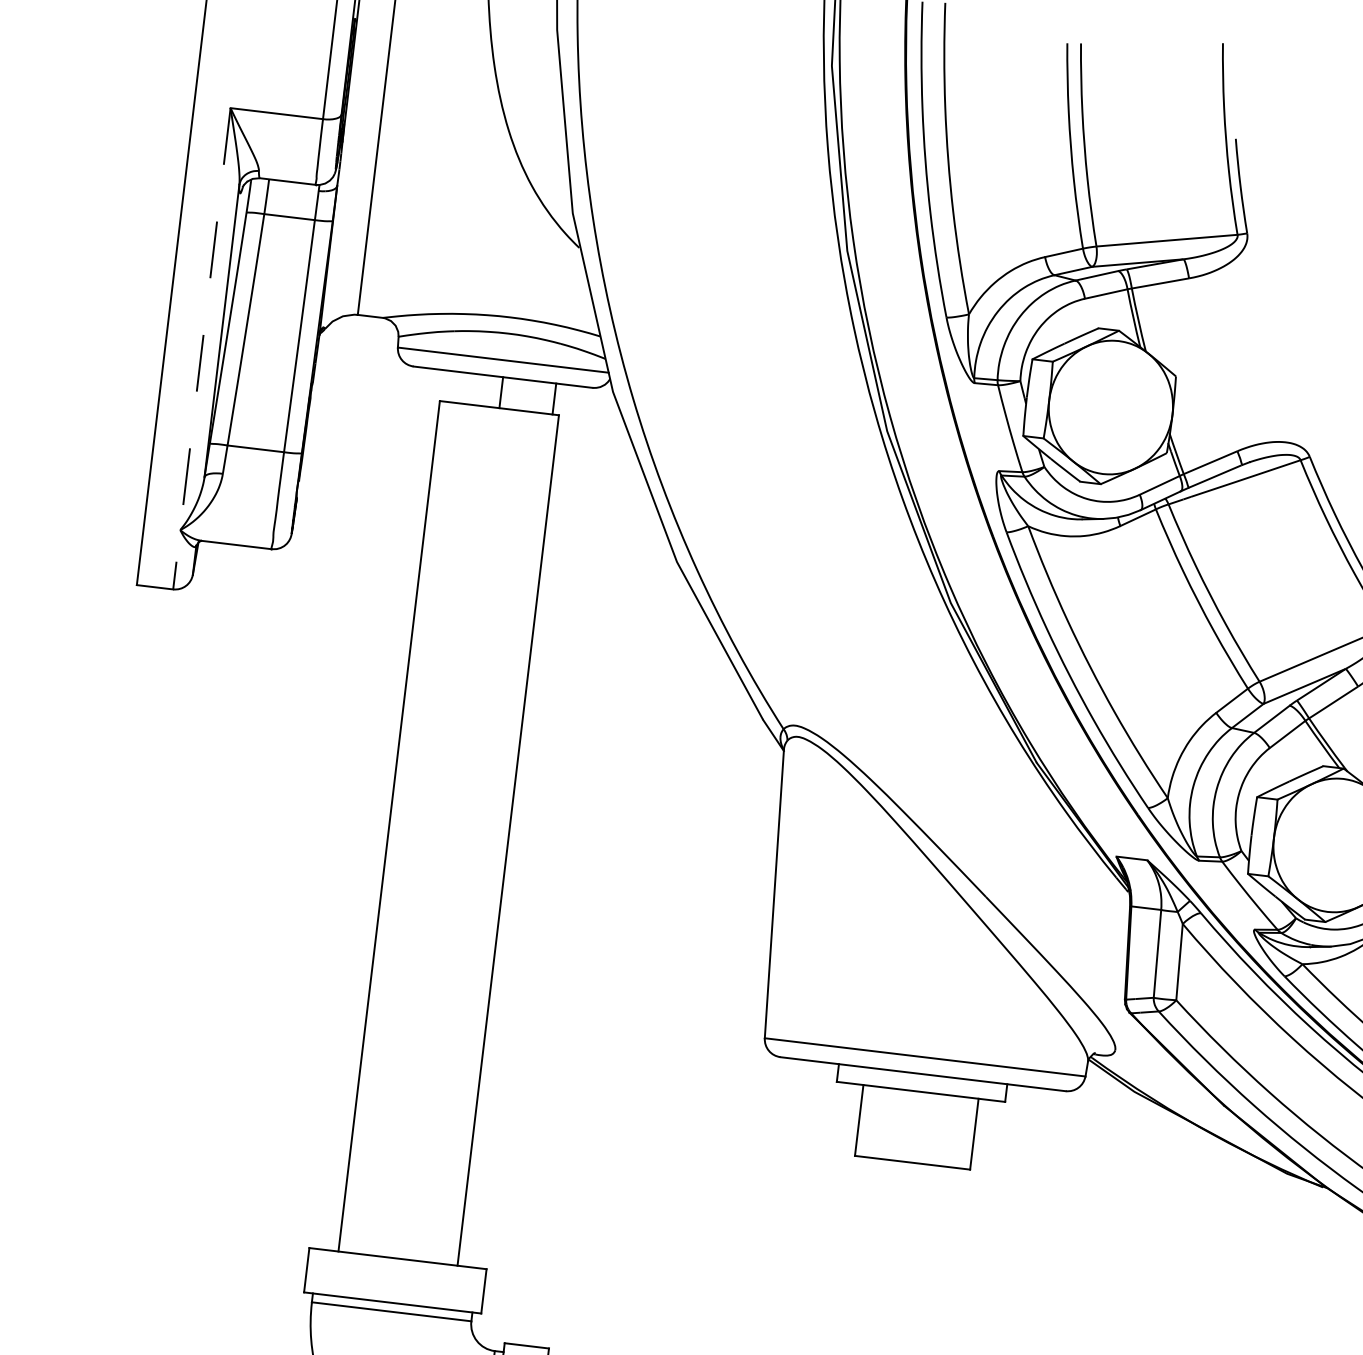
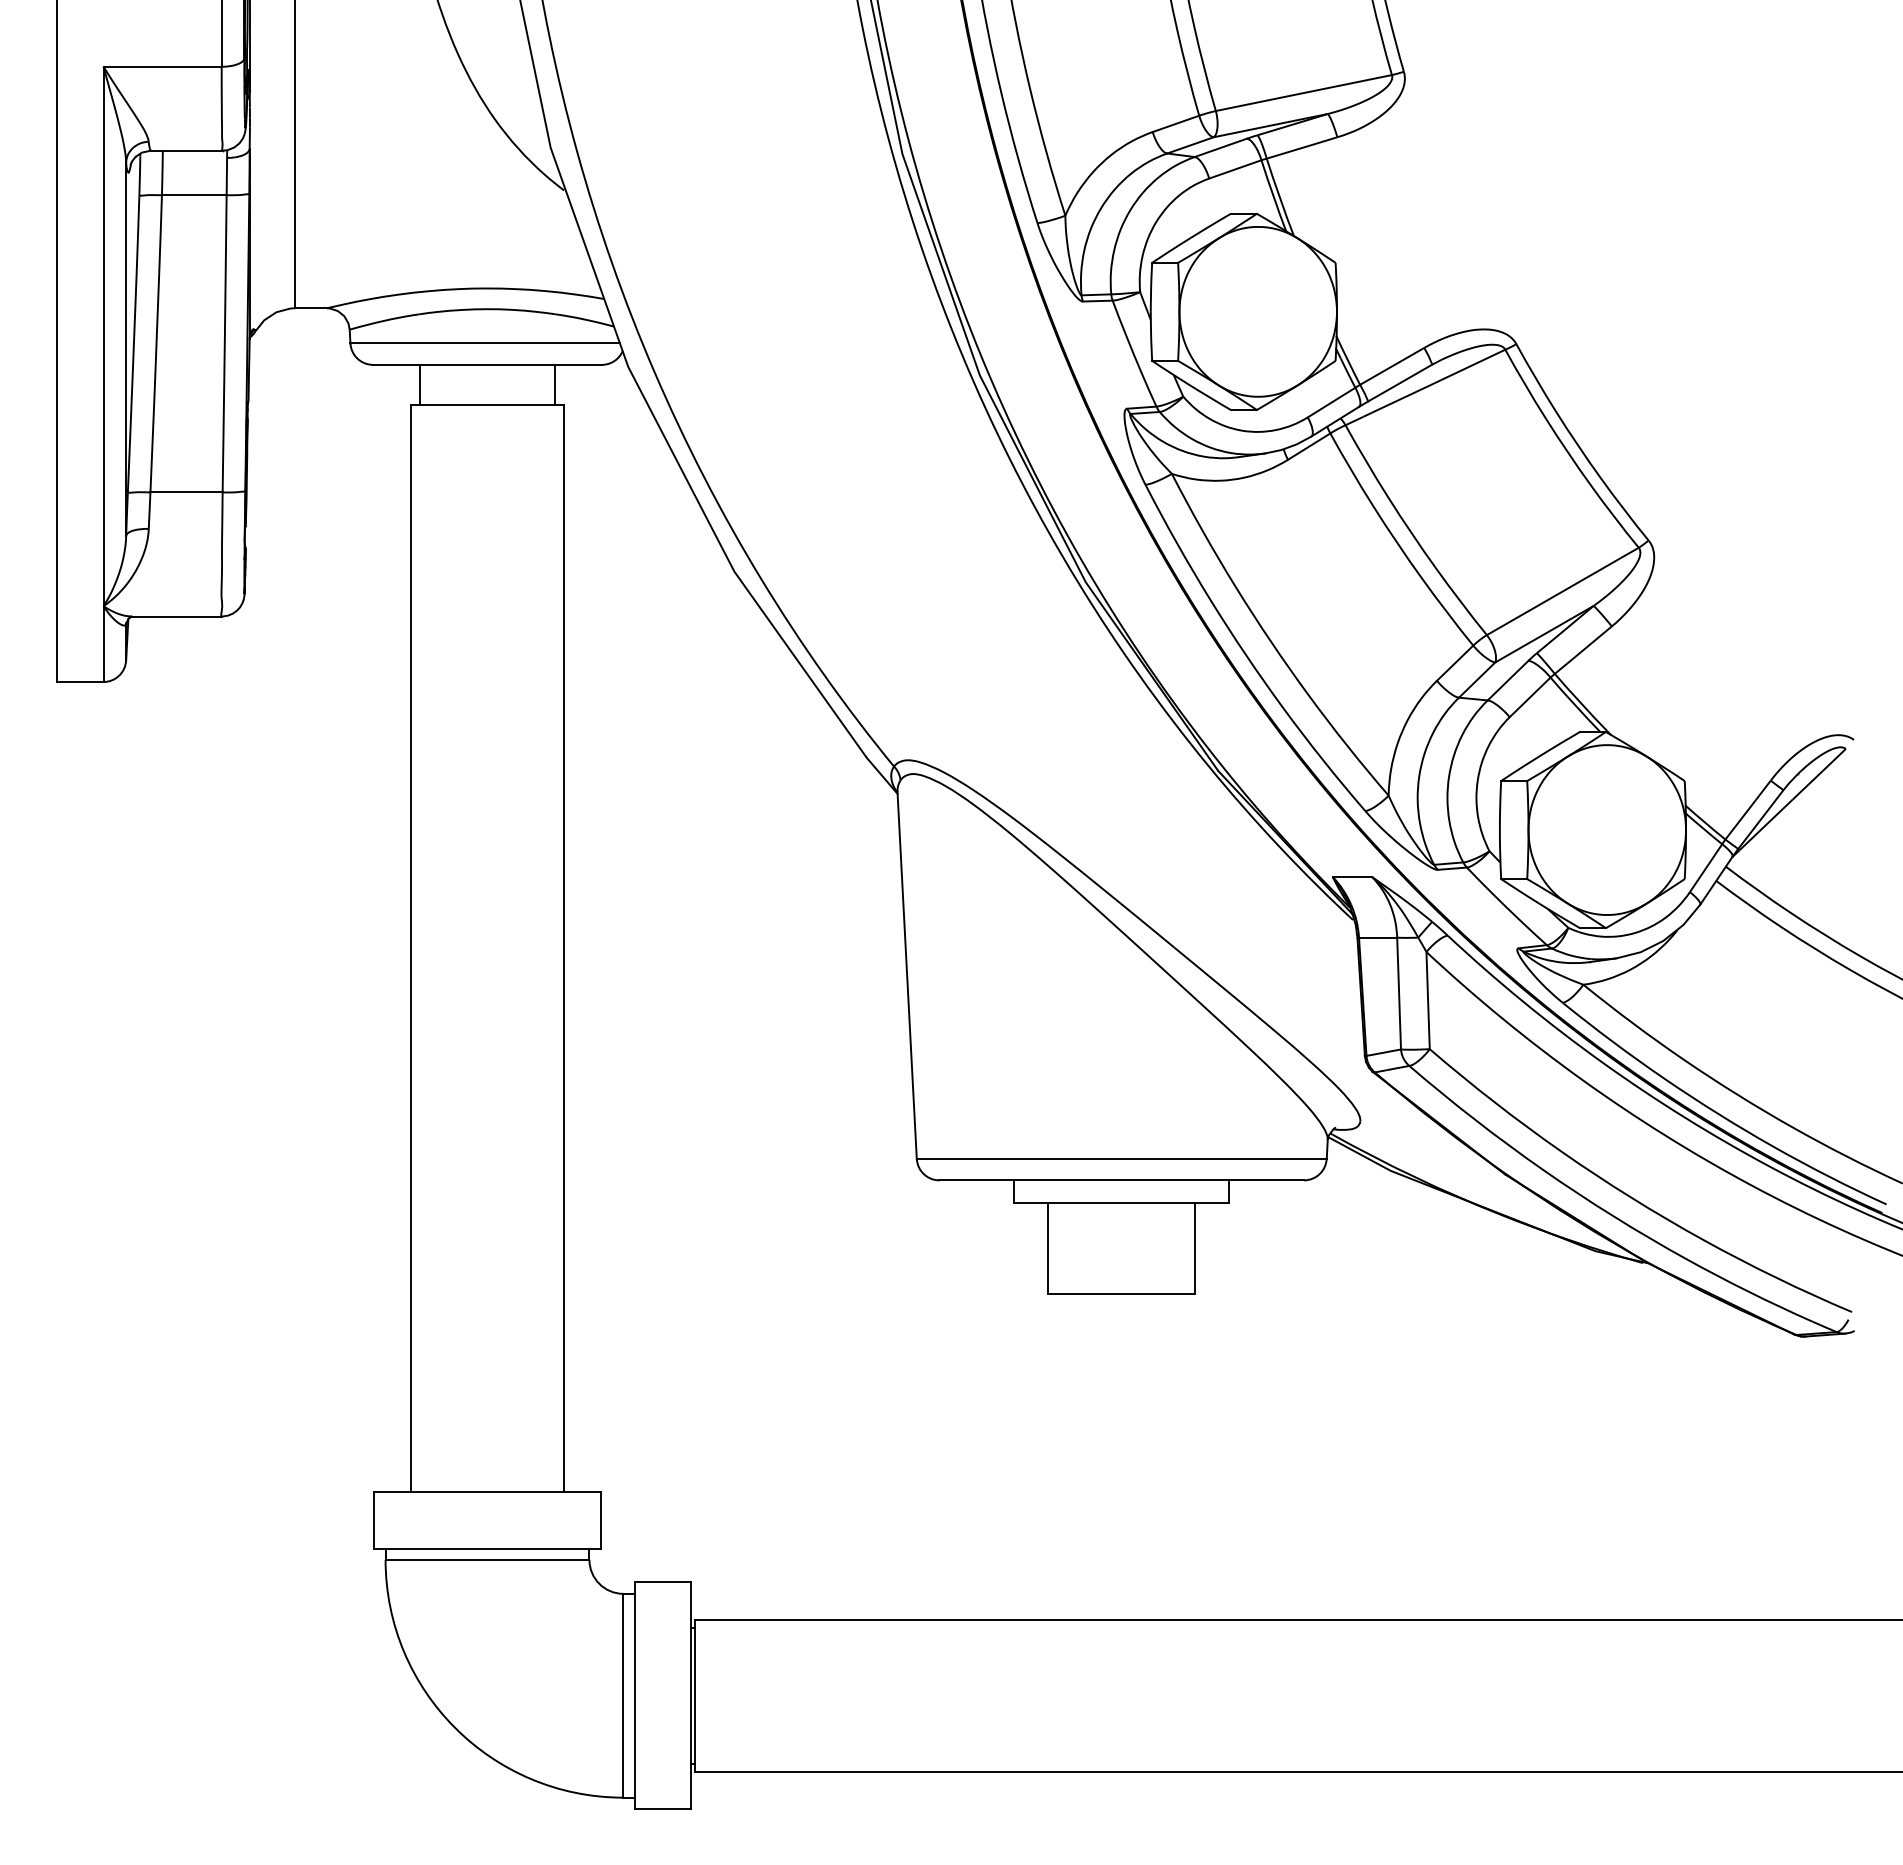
line: (201, 348) -> (103, 374), dashed -> solid
line: (501, 392) -> (419, 384), moved

